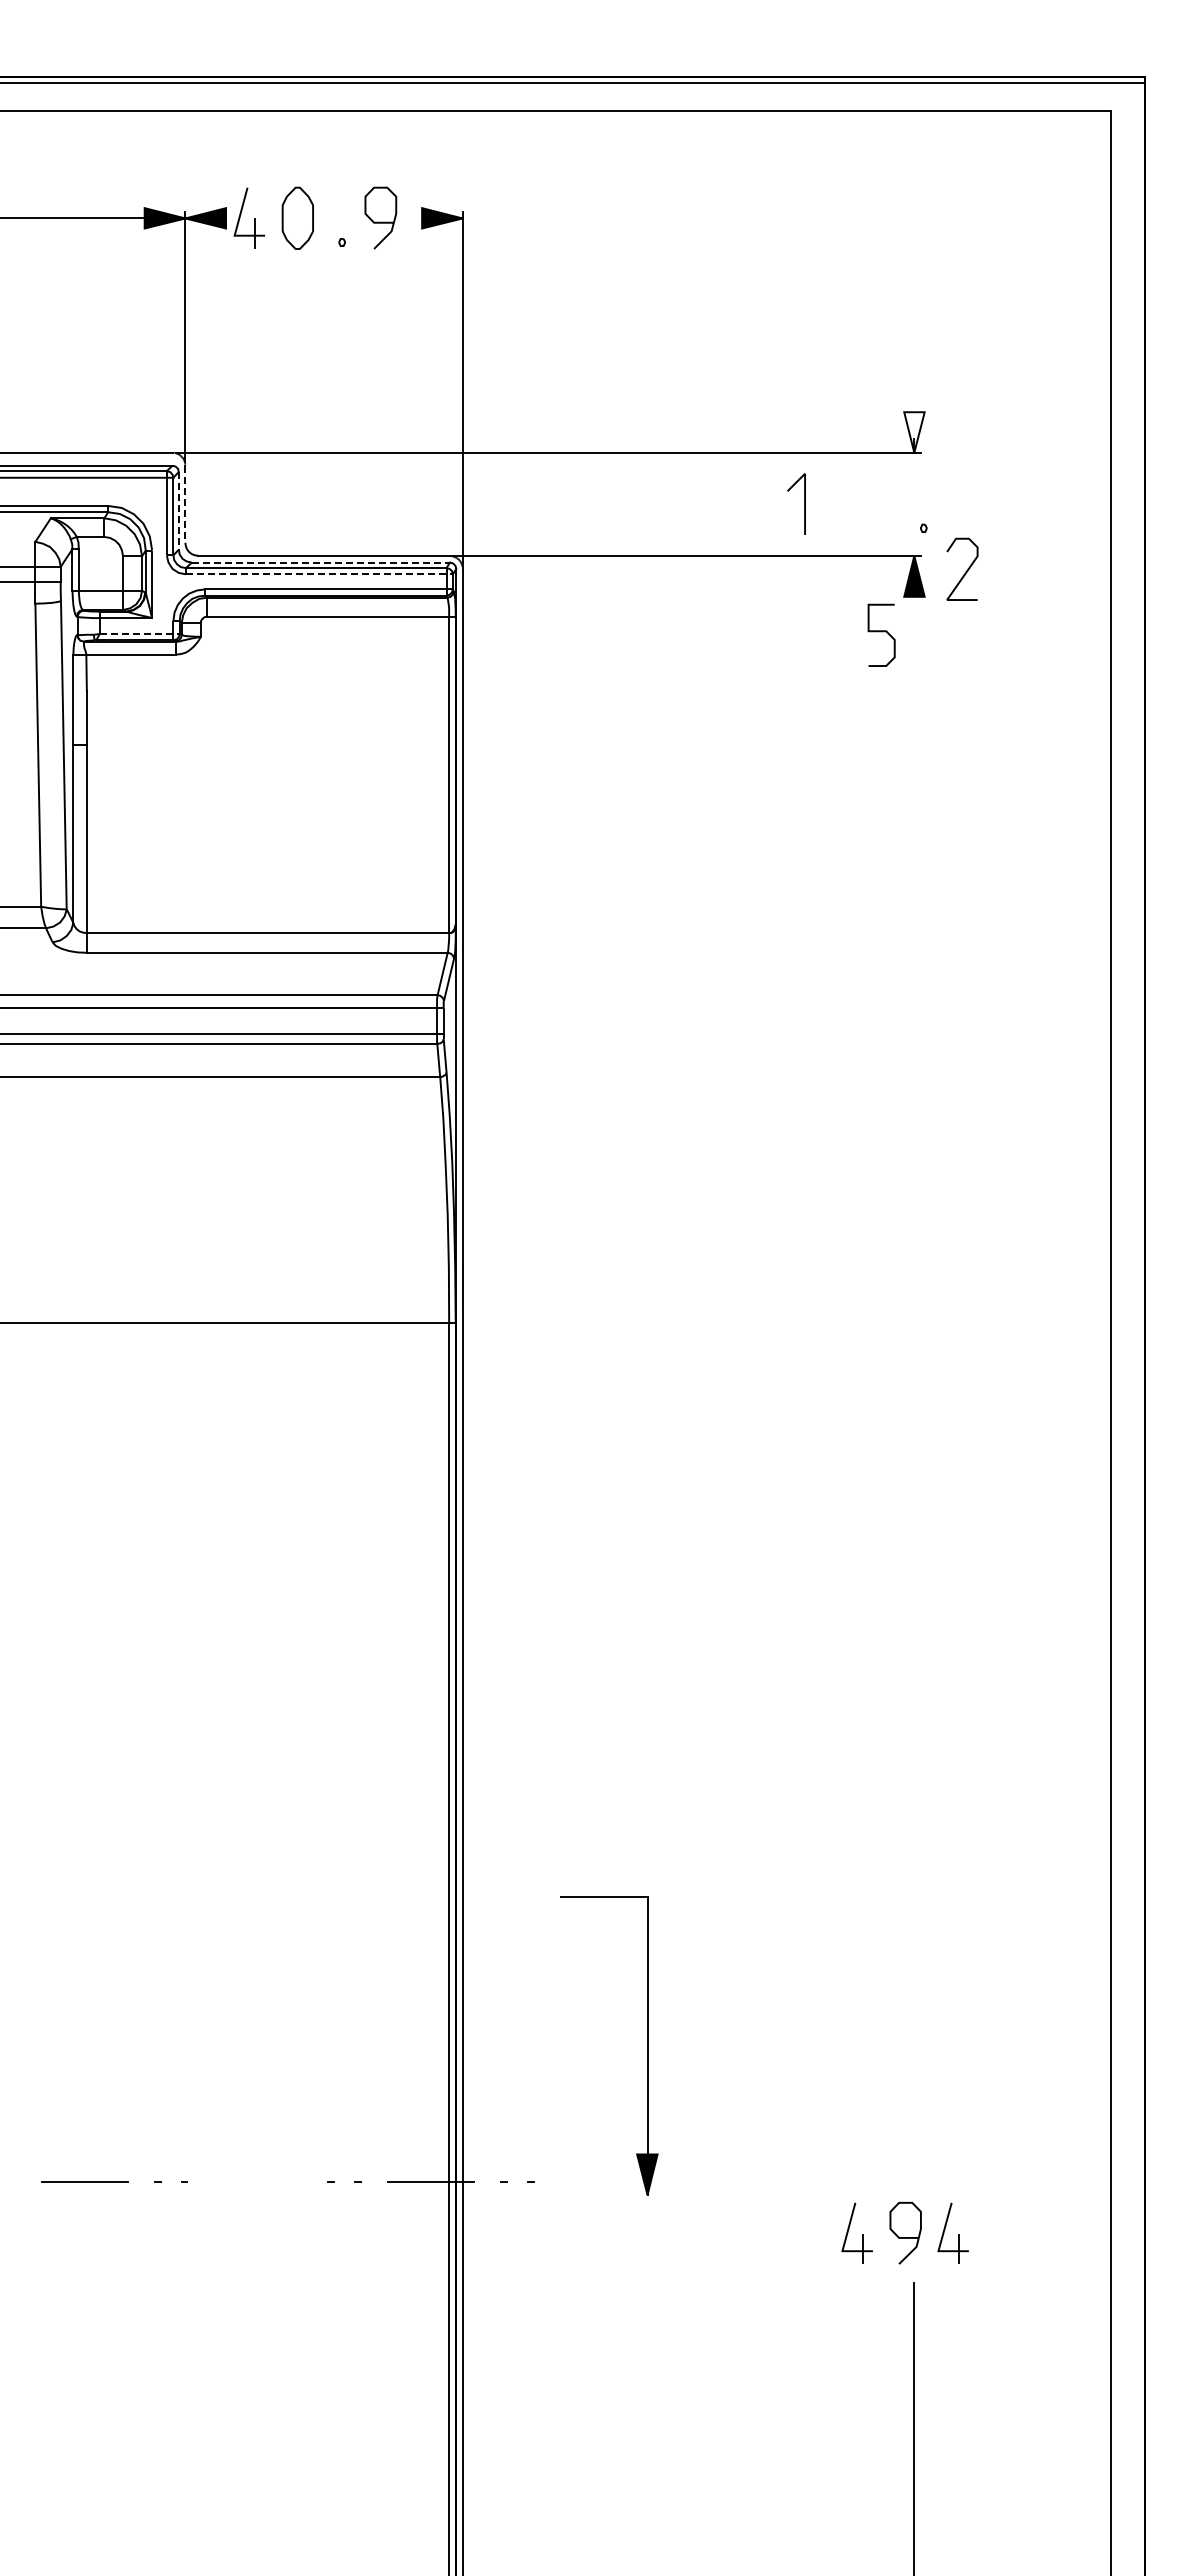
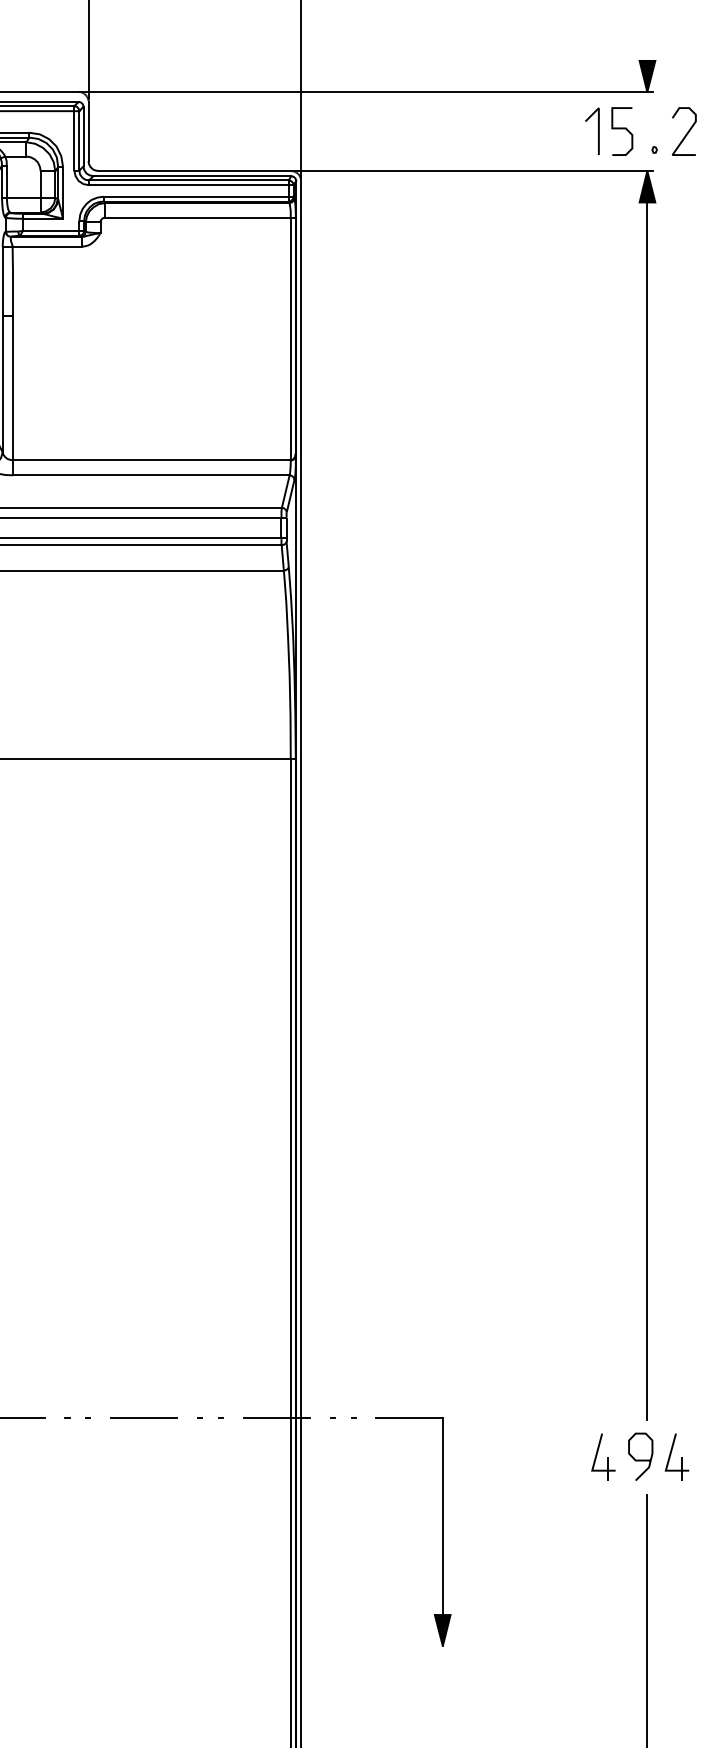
fill: (914, 432) -> (647, 76), added
line: (804, 503) -> (598, 130), moved
line: (185, 504) -> (88, 131), dashed -> solid
line: (178, 510) -> (83, 136), dashed -> solid
line: (321, 562) -> (192, 176), dashed -> solid
curve: (965, 571) -> (686, 133), moved
line: (319, 574) -> (191, 185), dashed -> solid
curve: (881, 632) -> (622, 129), moved
line: (139, 633) -> (53, 230), dashed -> solid
line: (914, 1370) -> (647, 795), added
part: (647, 2045) -> (442, 1531), moved
line: (257, 2181) -> (143, 1417), added

